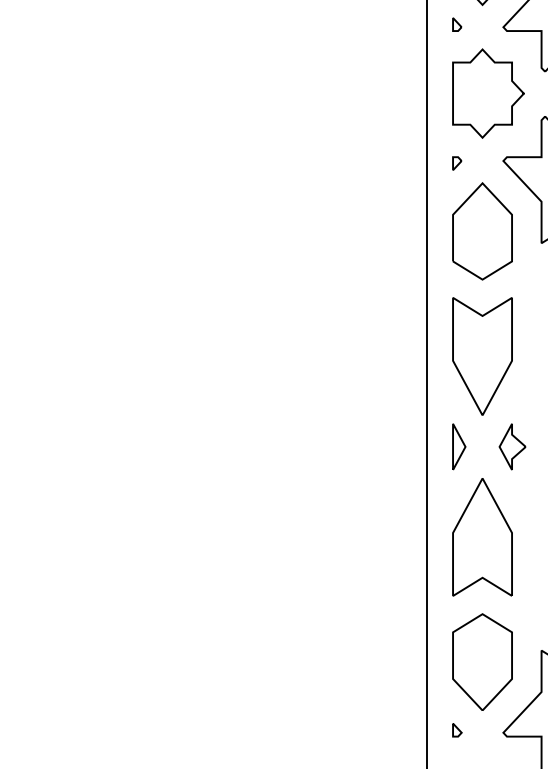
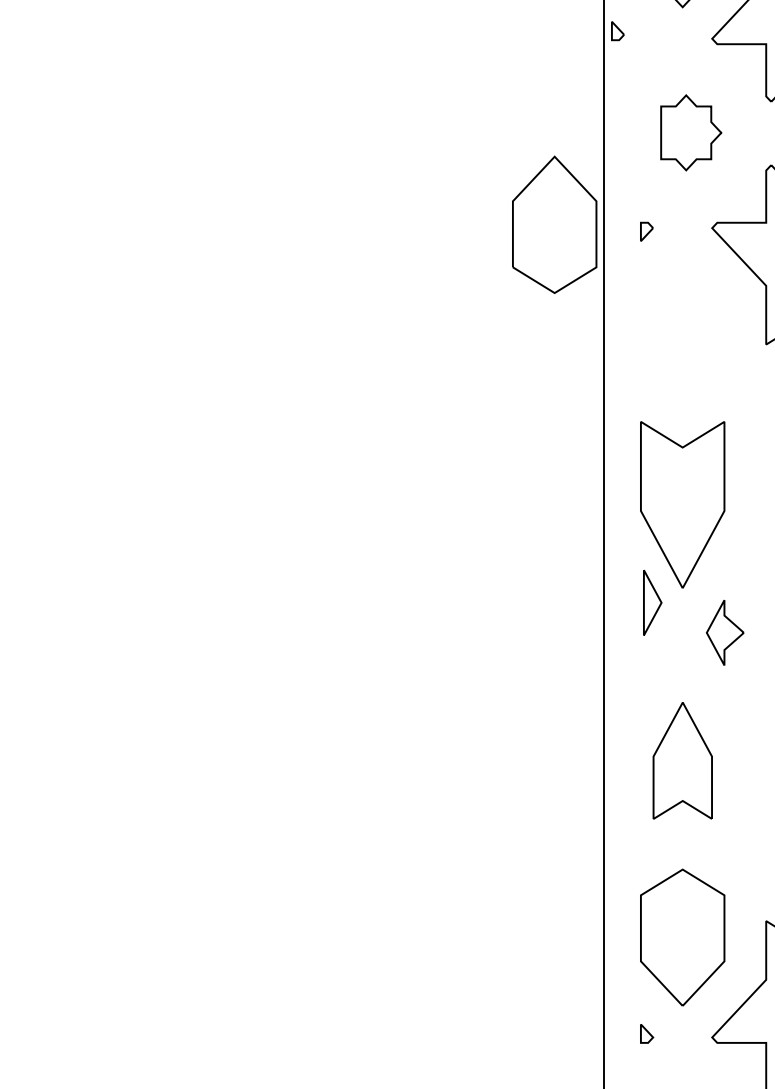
part: (456, 24) -> (617, 31), moved
part: (488, 93) -> (691, 132), size x0.6
part: (482, 231) -> (554, 224), moved
part: (459, 446) -> (652, 602), moved
part: (482, 537) -> (682, 760), size x0.7

